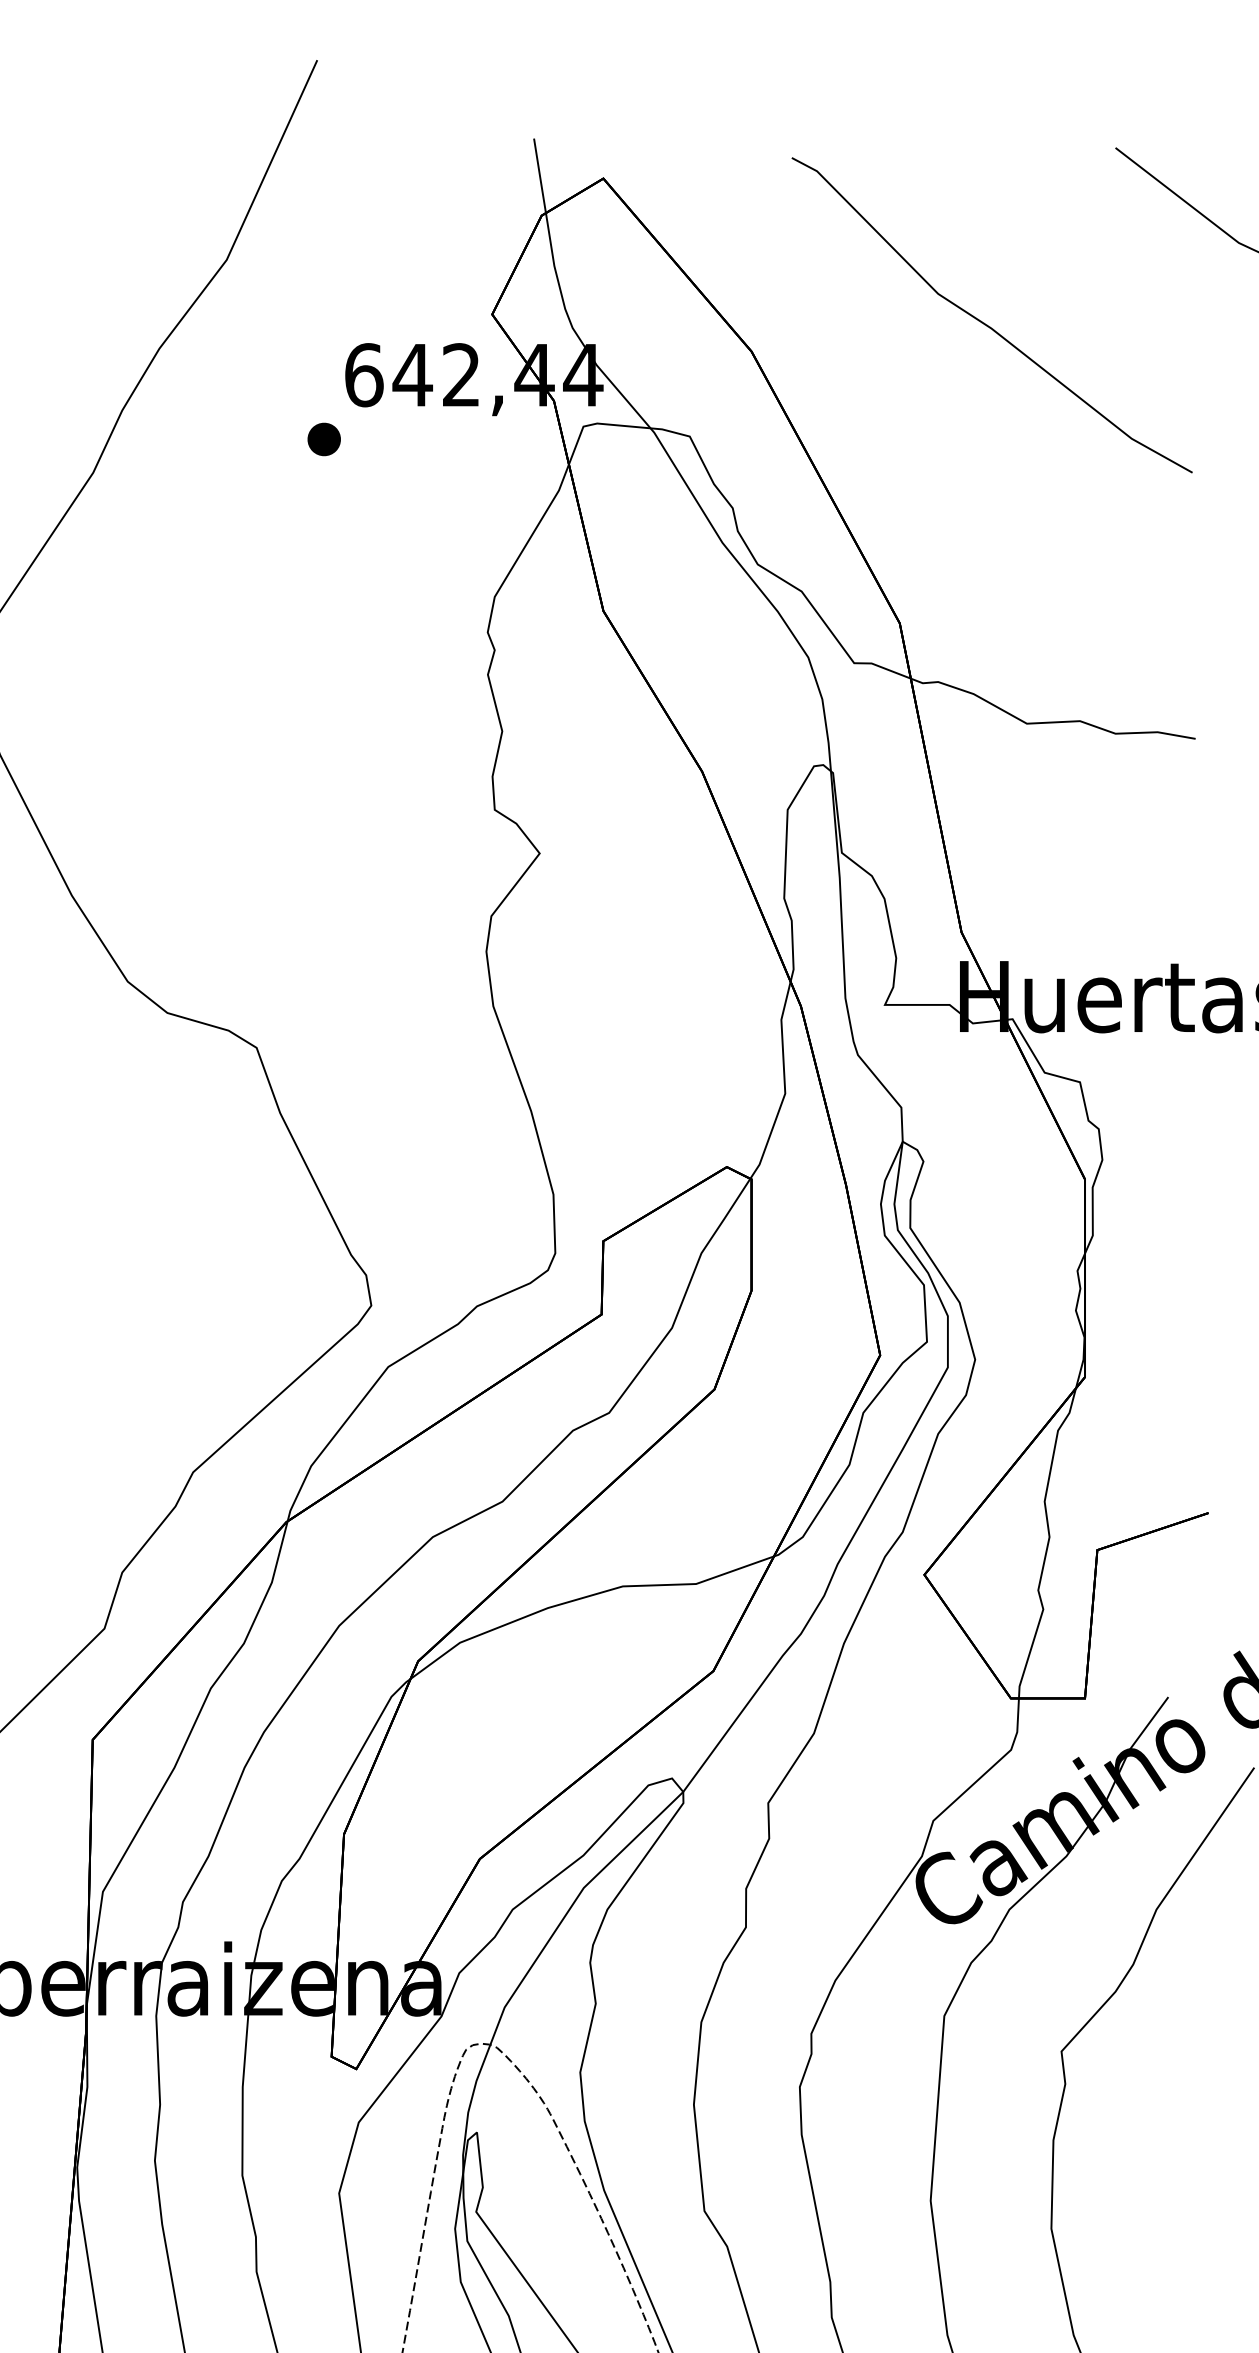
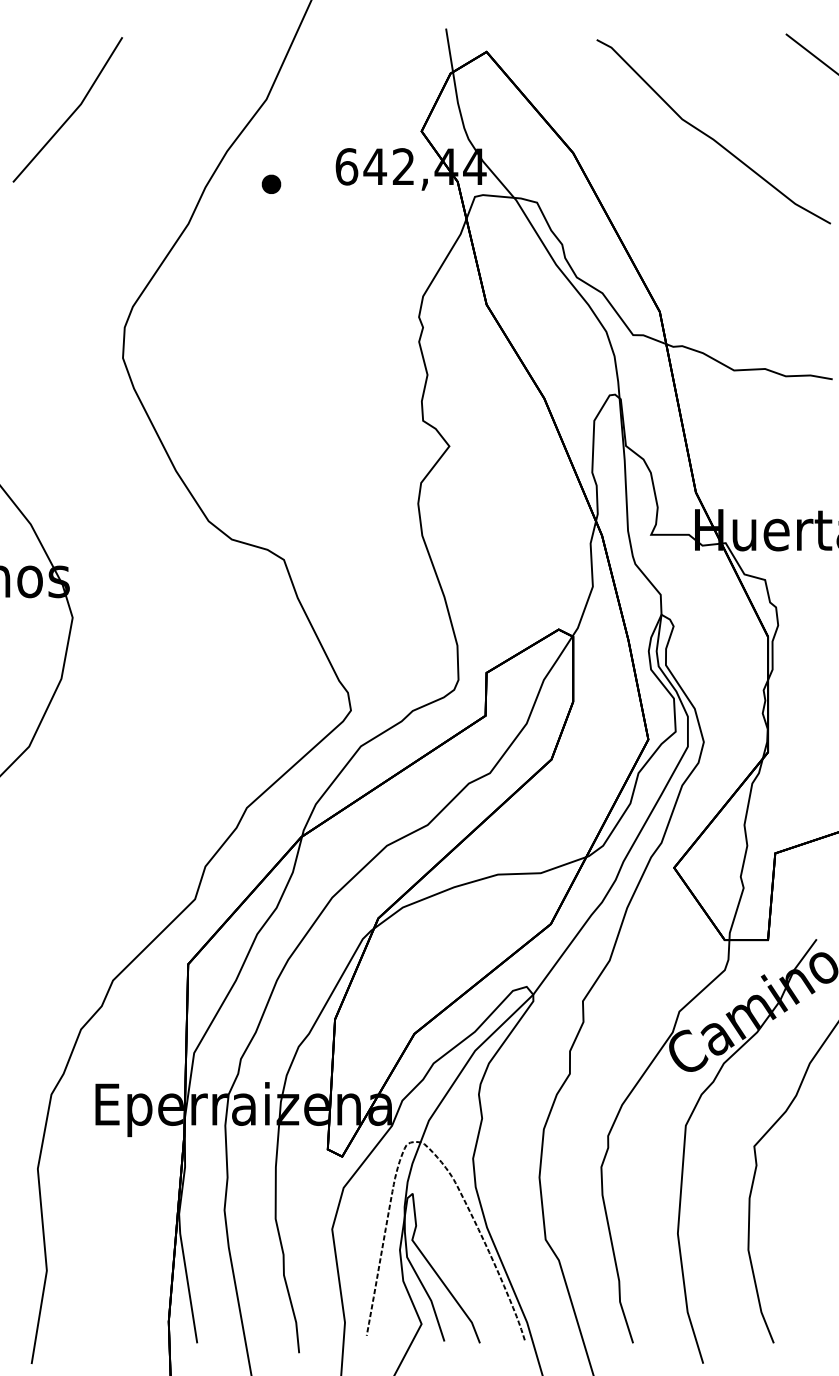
part: (324, 437) -> (271, 183), moved

